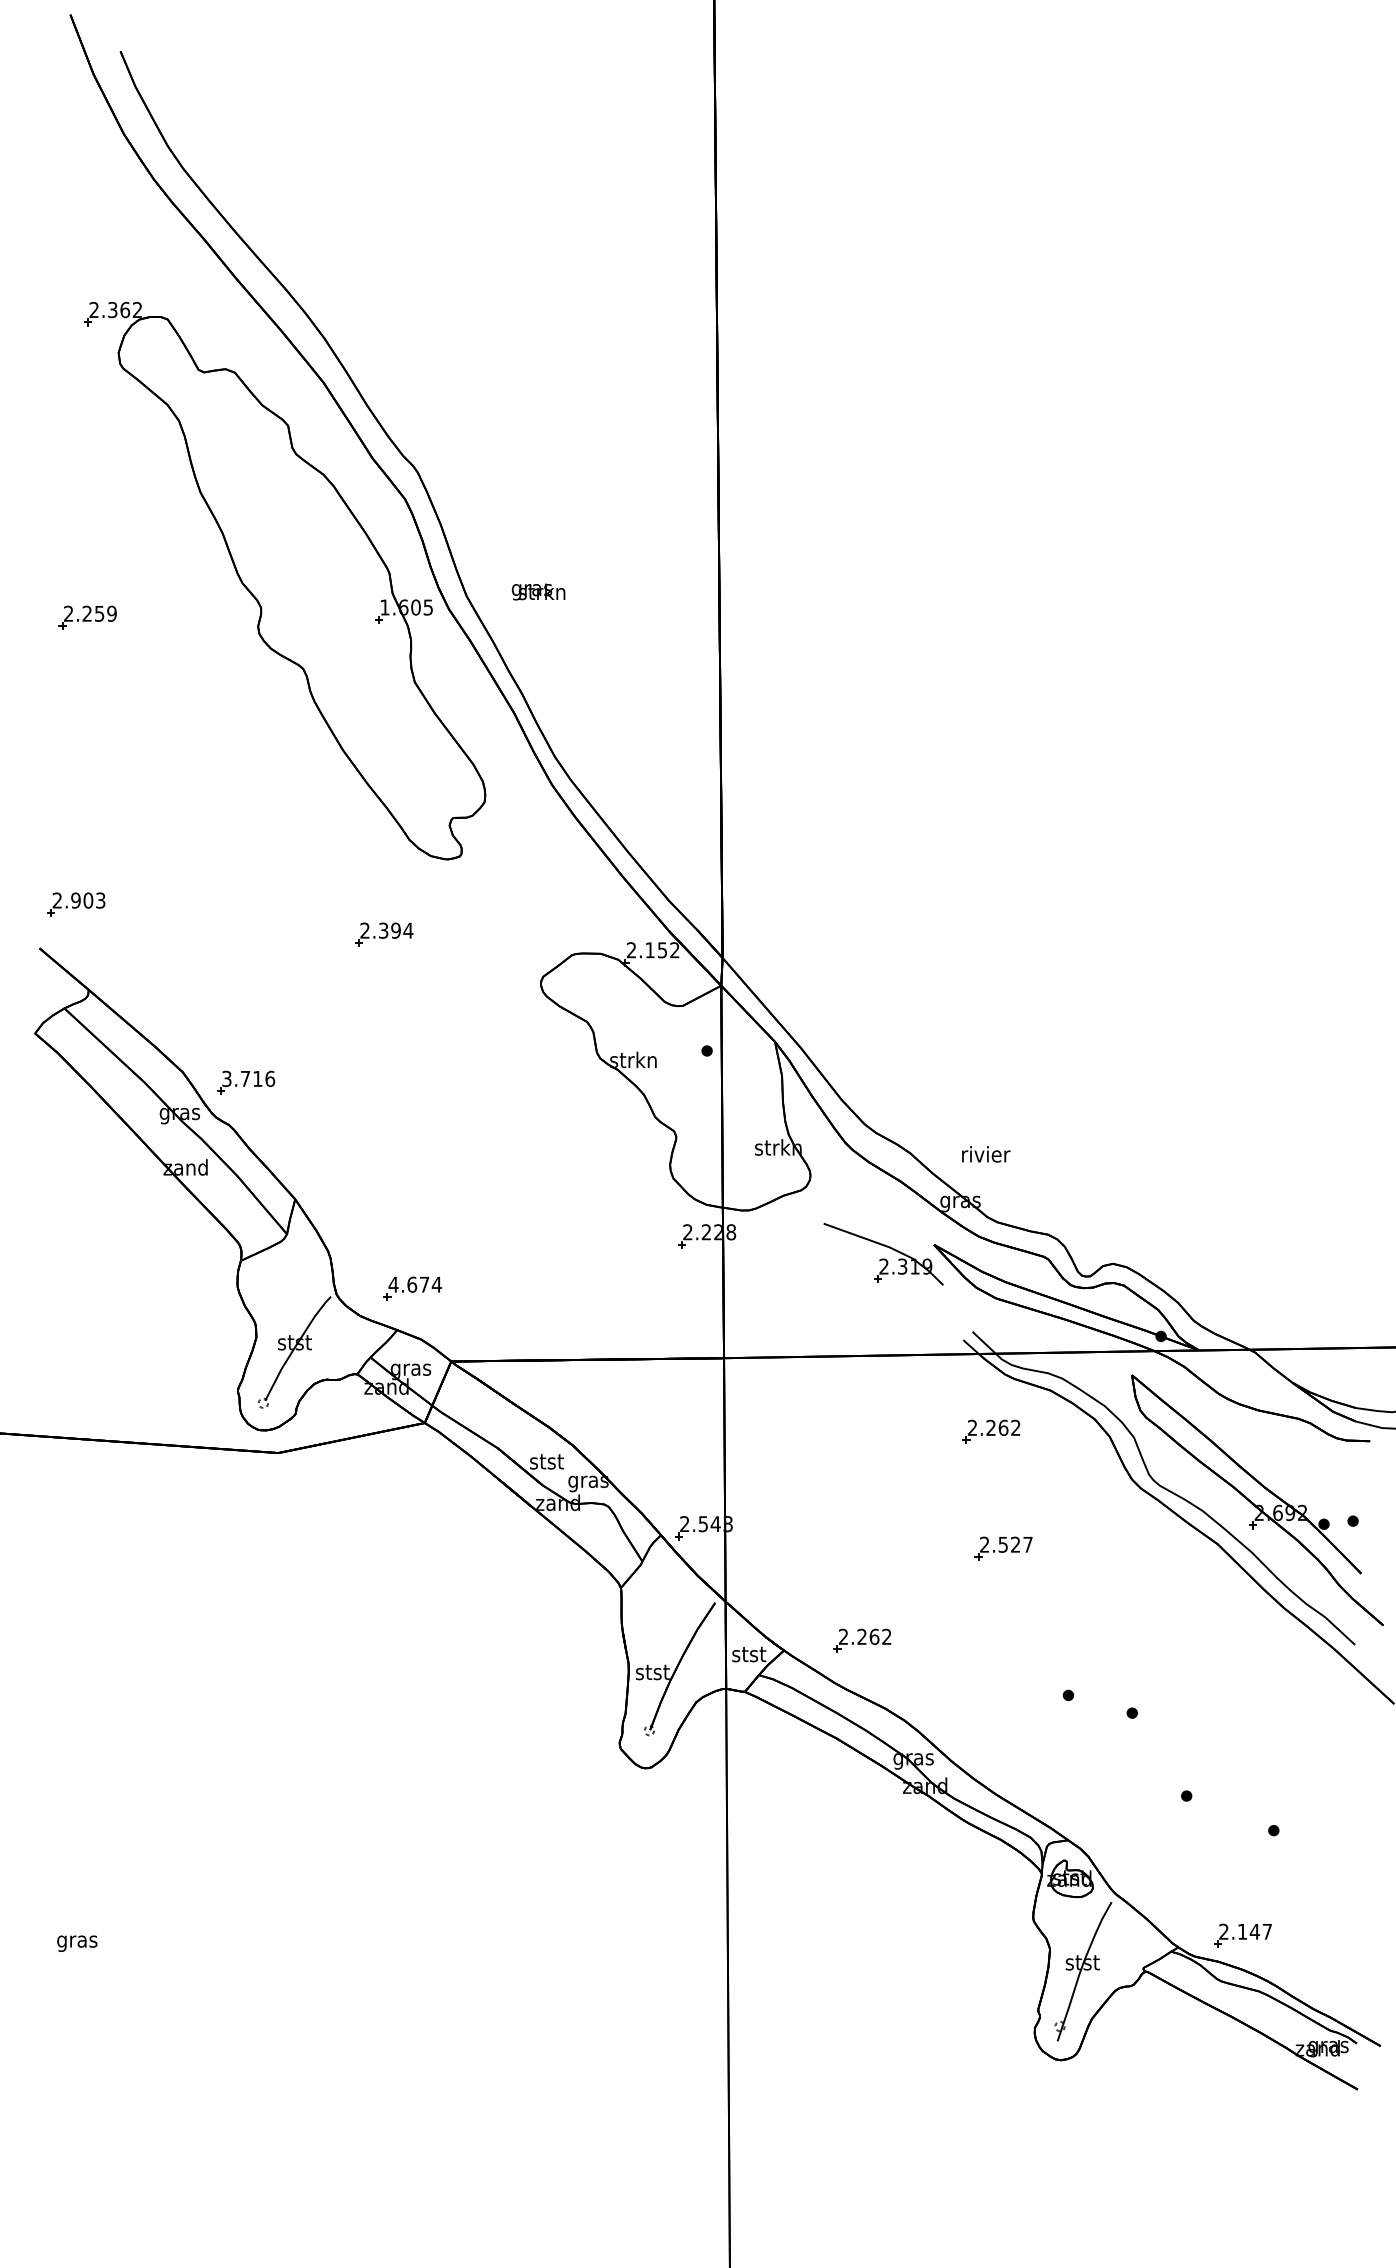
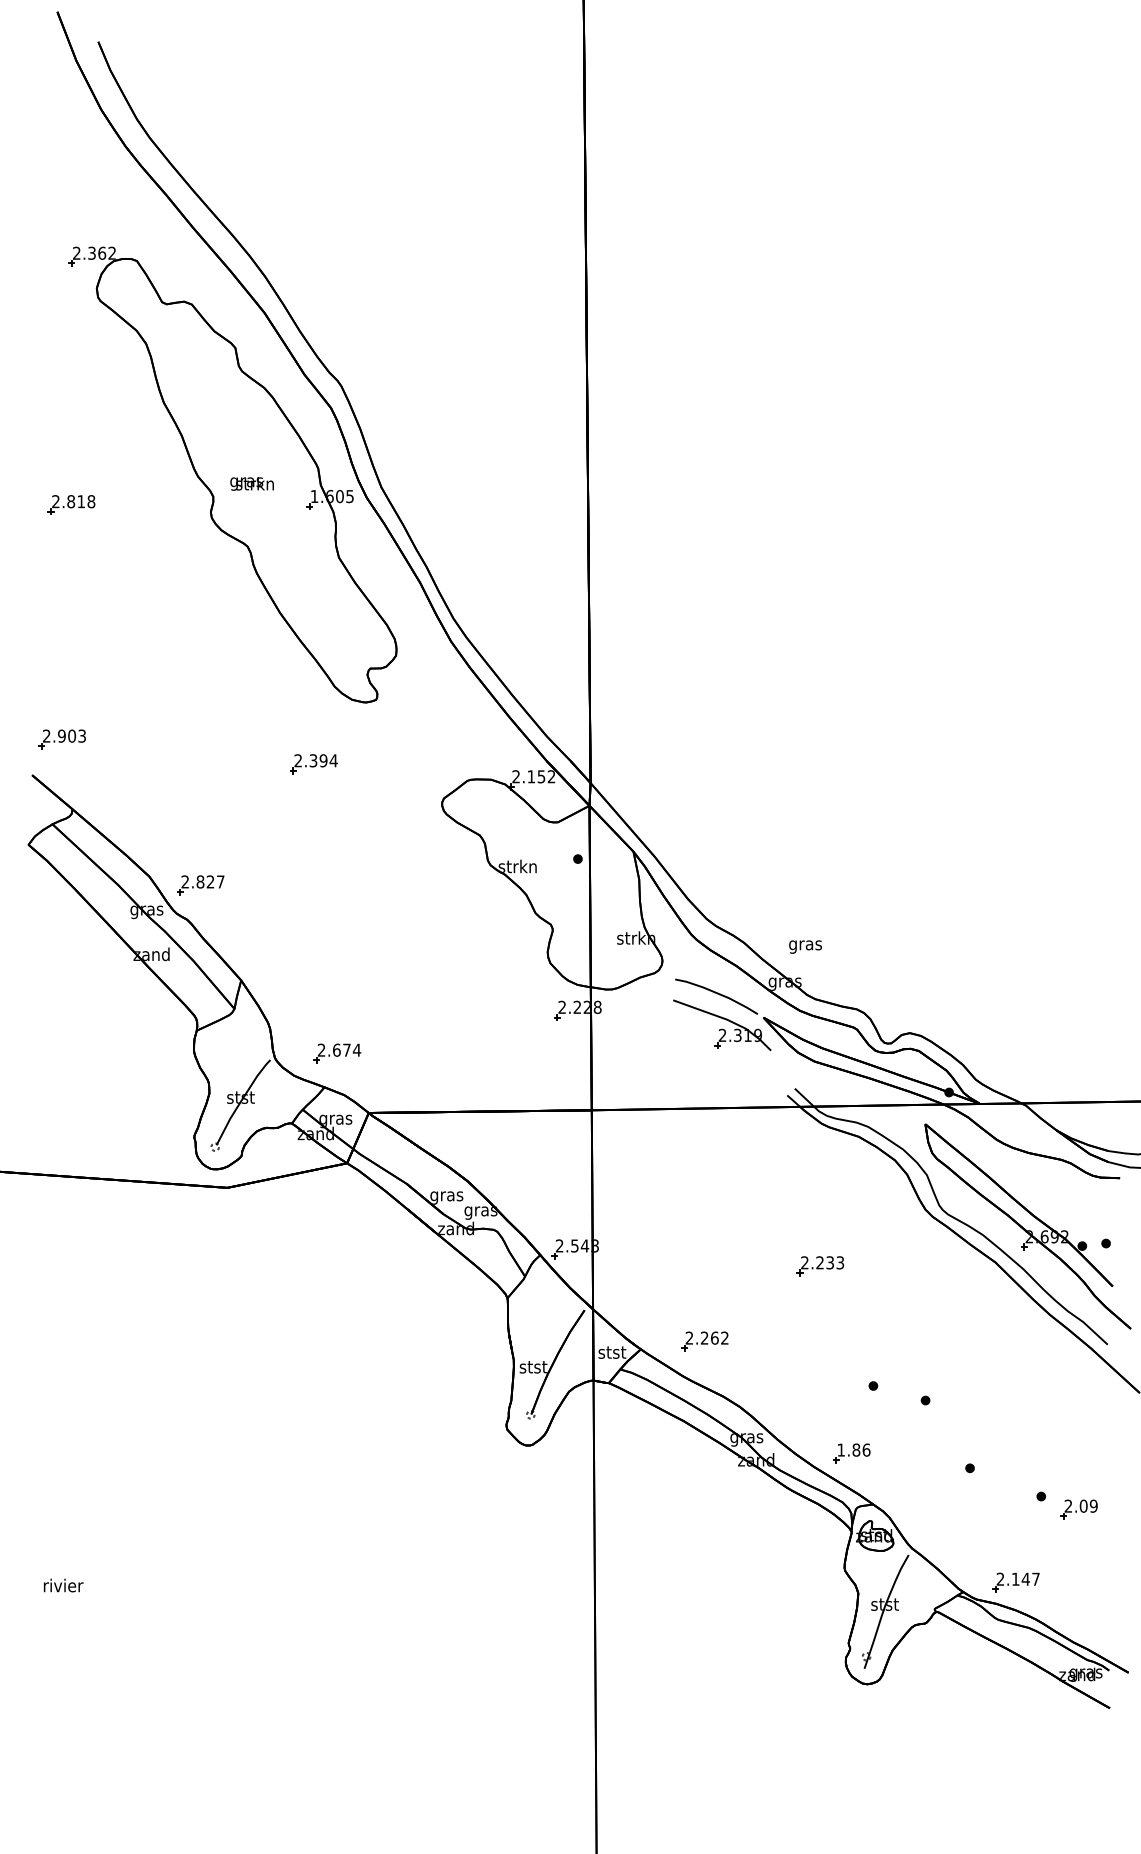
text: (538, 591) -> (252, 483), moved
text: (99, 613) -> (81, 501), 2.259 -> 2.818
text: (248, 1078) -> (202, 881), 3.716 -> 2.827
text: (986, 1156) -> (806, 945), rivier -> gras
curve: (877, 1216) -> (717, 994), added
text: (393, 1284) -> (321, 1050), 4.674 -> 2.674
part: (991, 1431) -> (810, 1170), removed
text: (546, 1463) -> (446, 1196), stst -> gras
text: (1015, 1544) -> (830, 1262), 2.527 -> 2.233
part: (1041, 1777) -> (851, 1453), added
part: (1319, 1846) -> (1078, 1509), added
text: (78, 1941) -> (63, 1587), gras -> rivier

